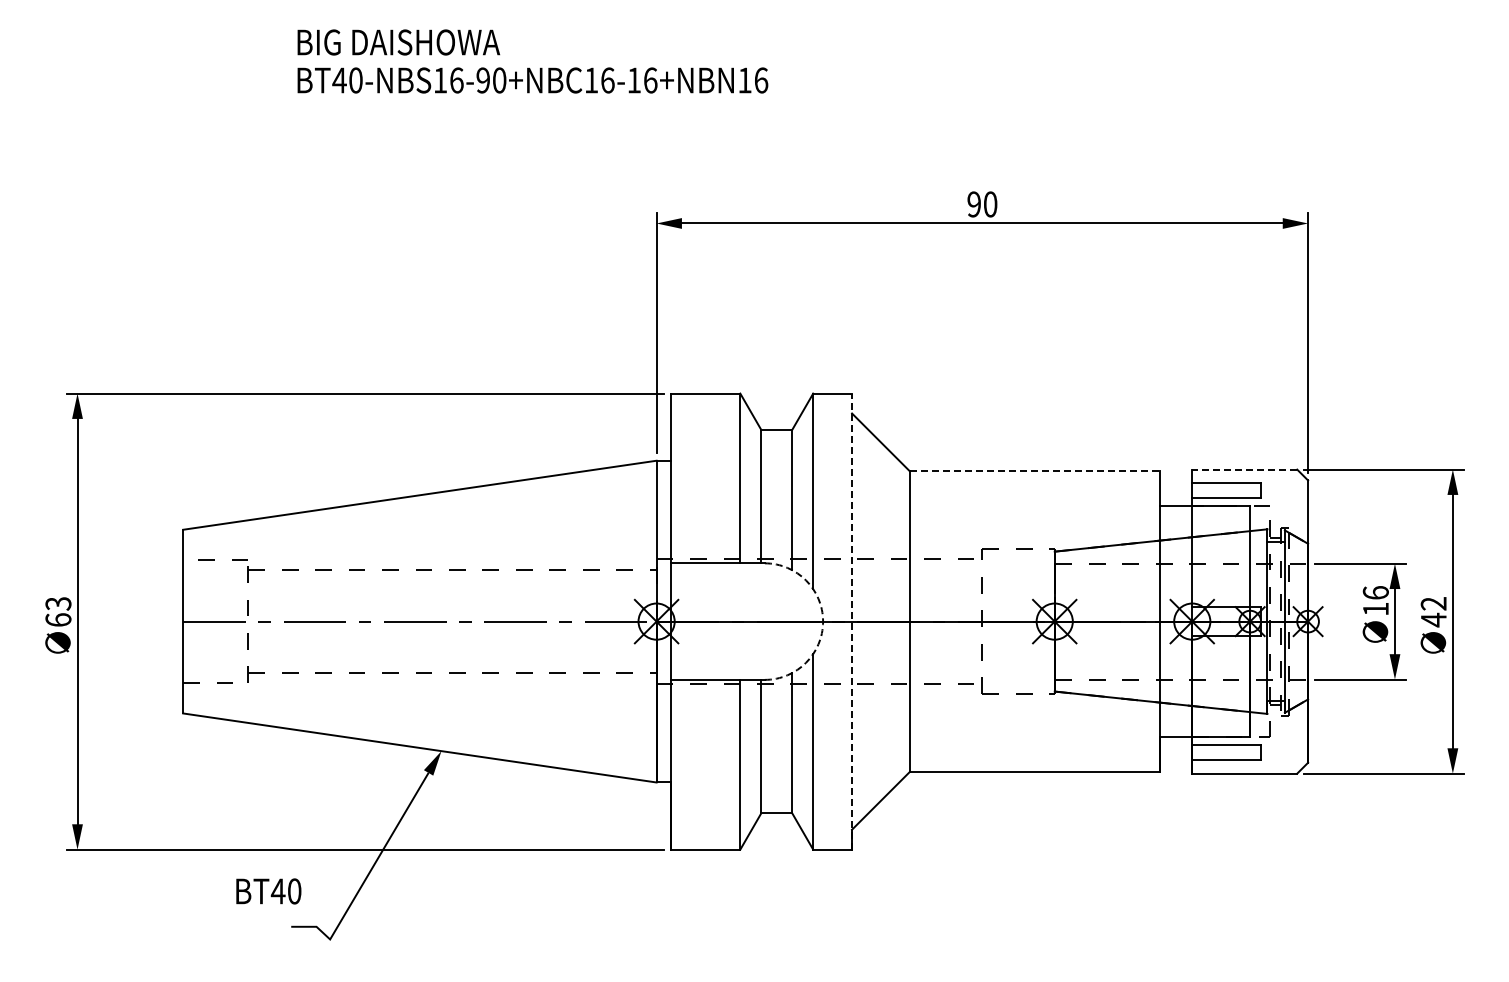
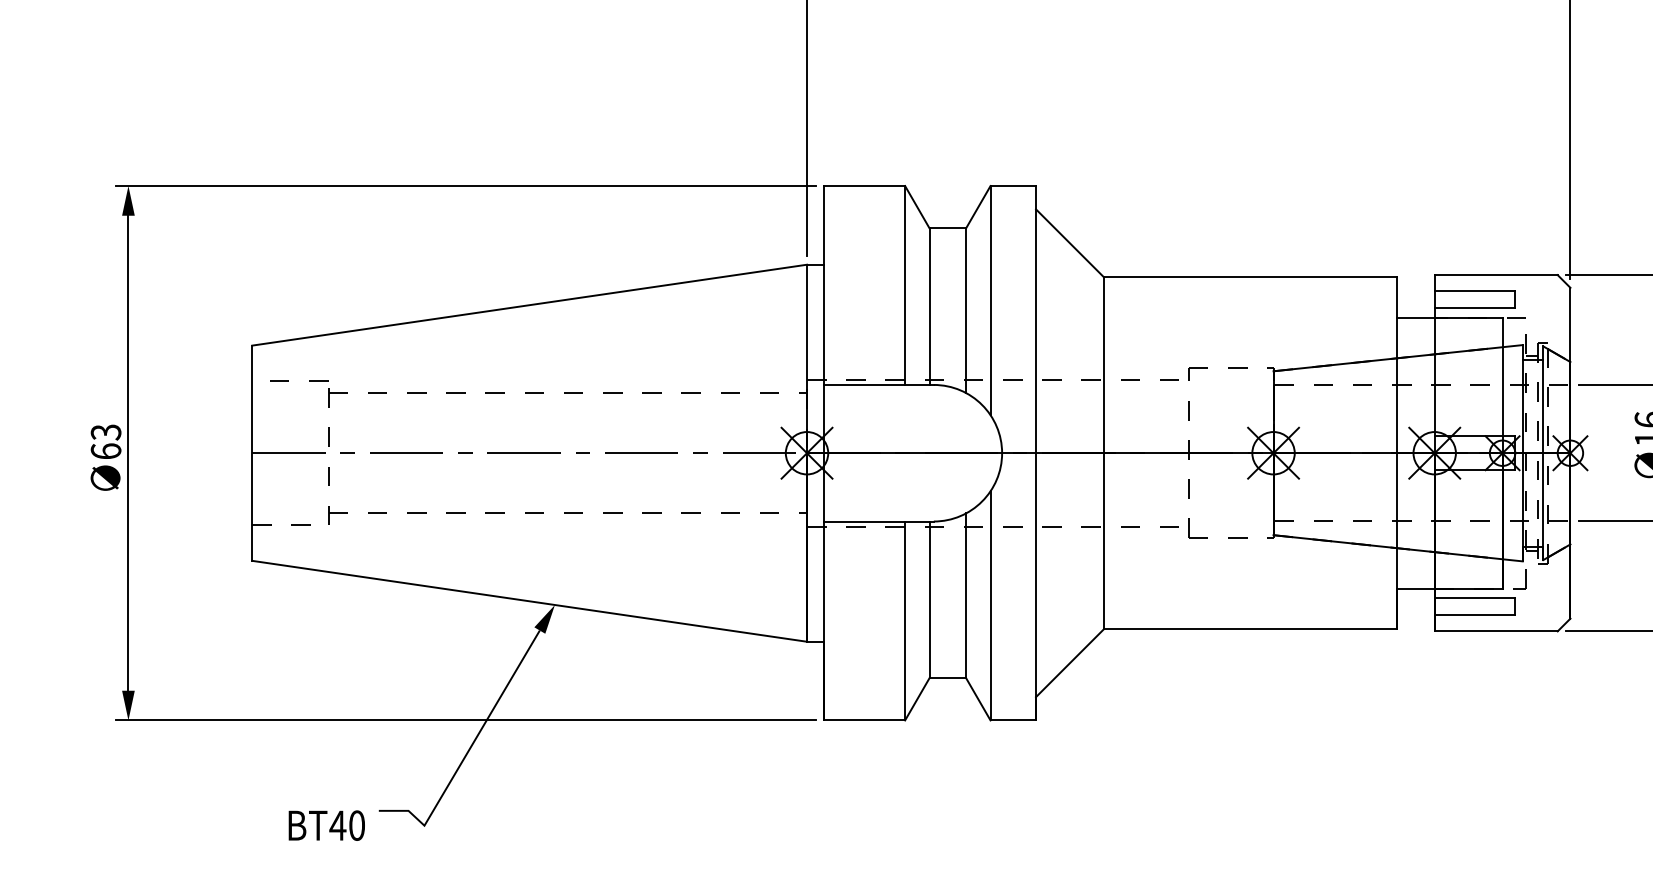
line: (1244, 469) -> (1495, 274), dashed -> solid
line: (1034, 471) -> (1249, 277), dashed -> solid
arc: (823, 621) -> (1002, 453), dashed -> solid
line: (852, 621) -> (1036, 453), dashed -> solid
text: (268, 891) -> (326, 825), moved

